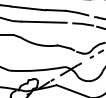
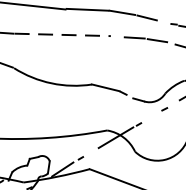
line: (44, 22) -> (63, 35), solid -> dashed

